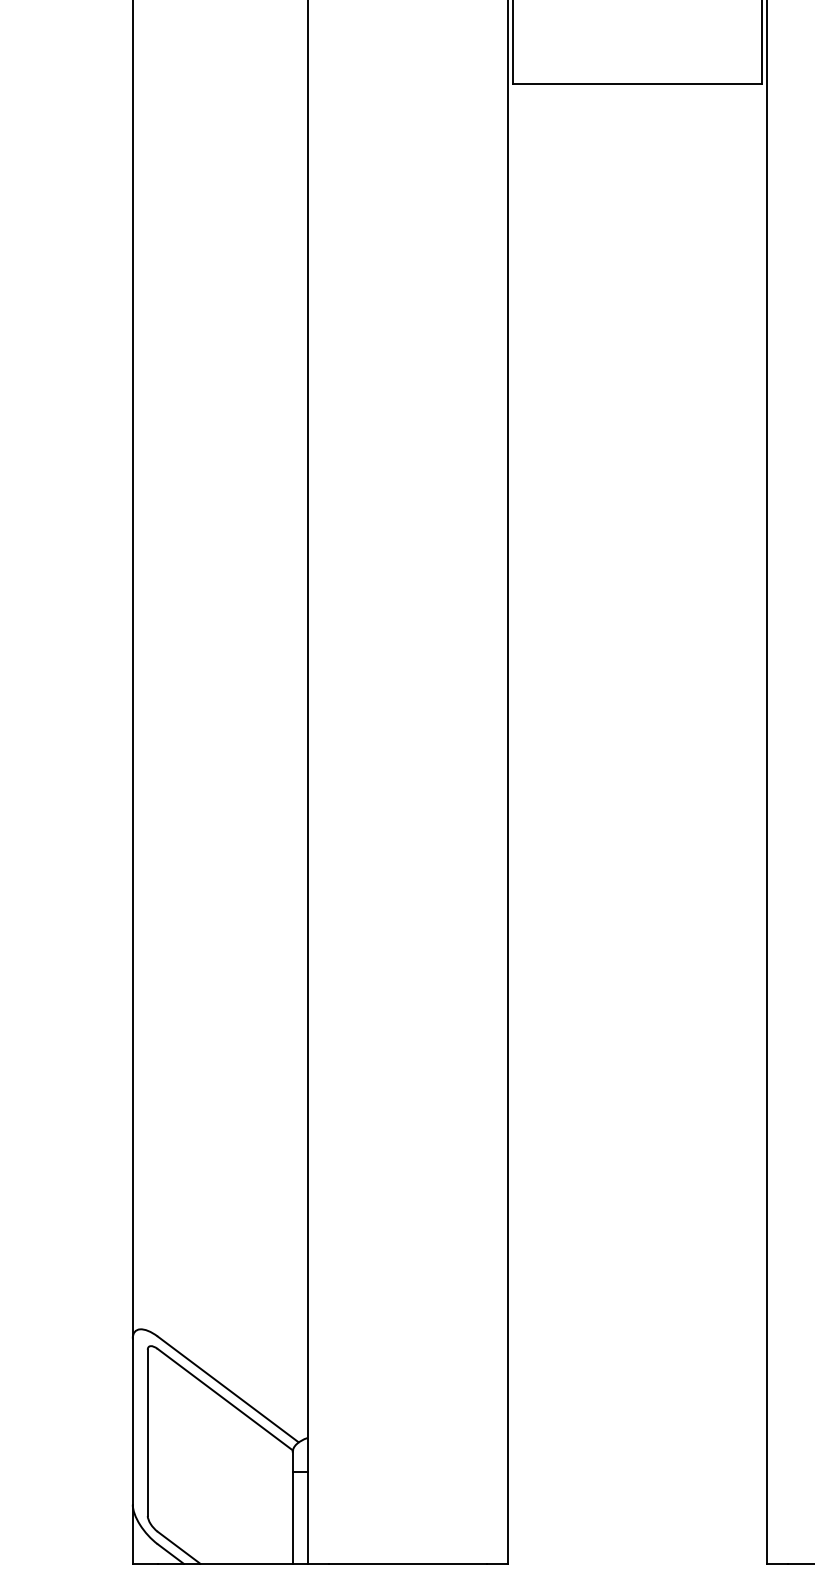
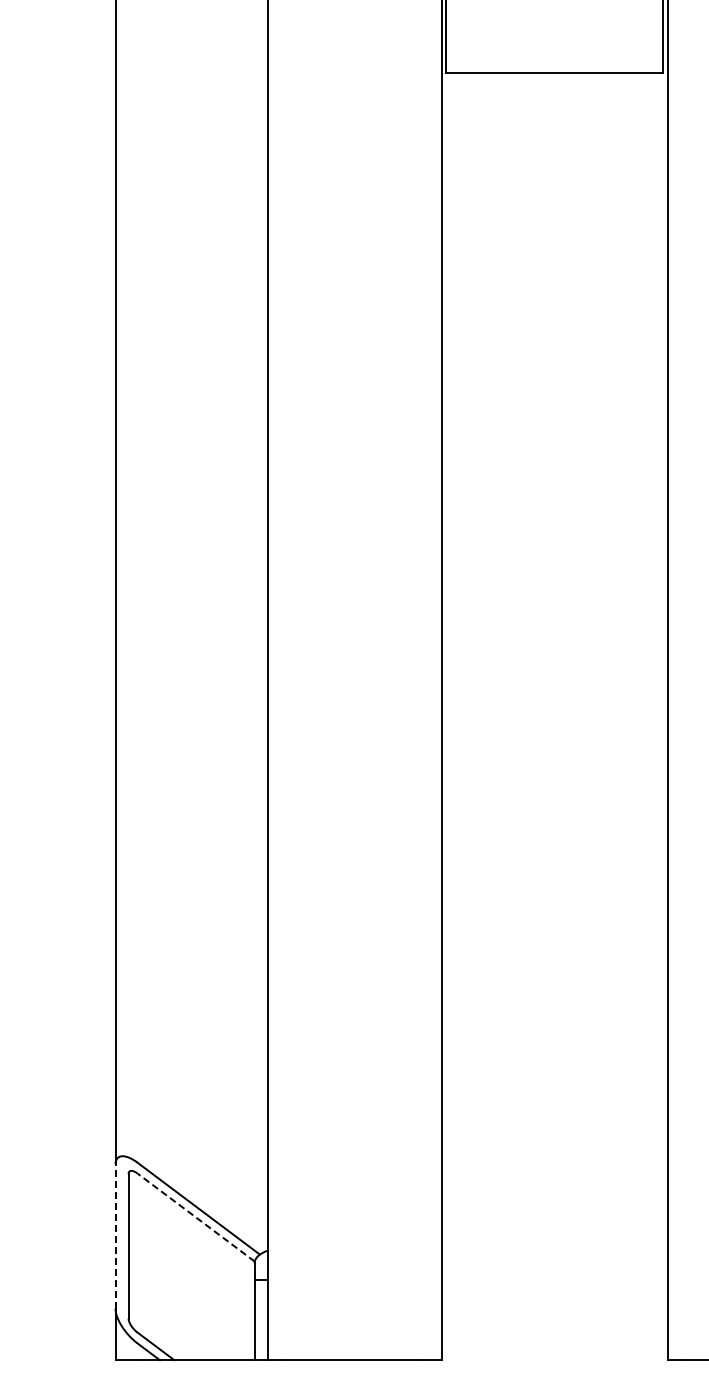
line: (224, 1399) -> (195, 1217), solid -> dashed
line: (132, 1421) -> (115, 1236), solid -> dashed

